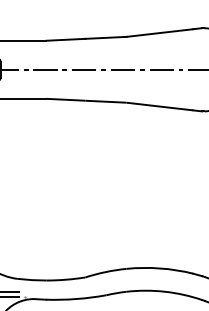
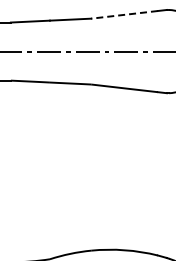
line: (159, 33) -> (124, 15), solid -> dashed

